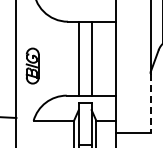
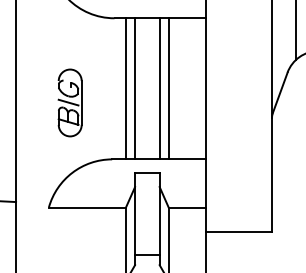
line: (74, 58) -> (126, 88), added
line: (96, 58) -> (168, 88), added
part: (32, 65) -> (69, 101), moved
line: (150, 103) -> (272, 174), dashed -> solid

